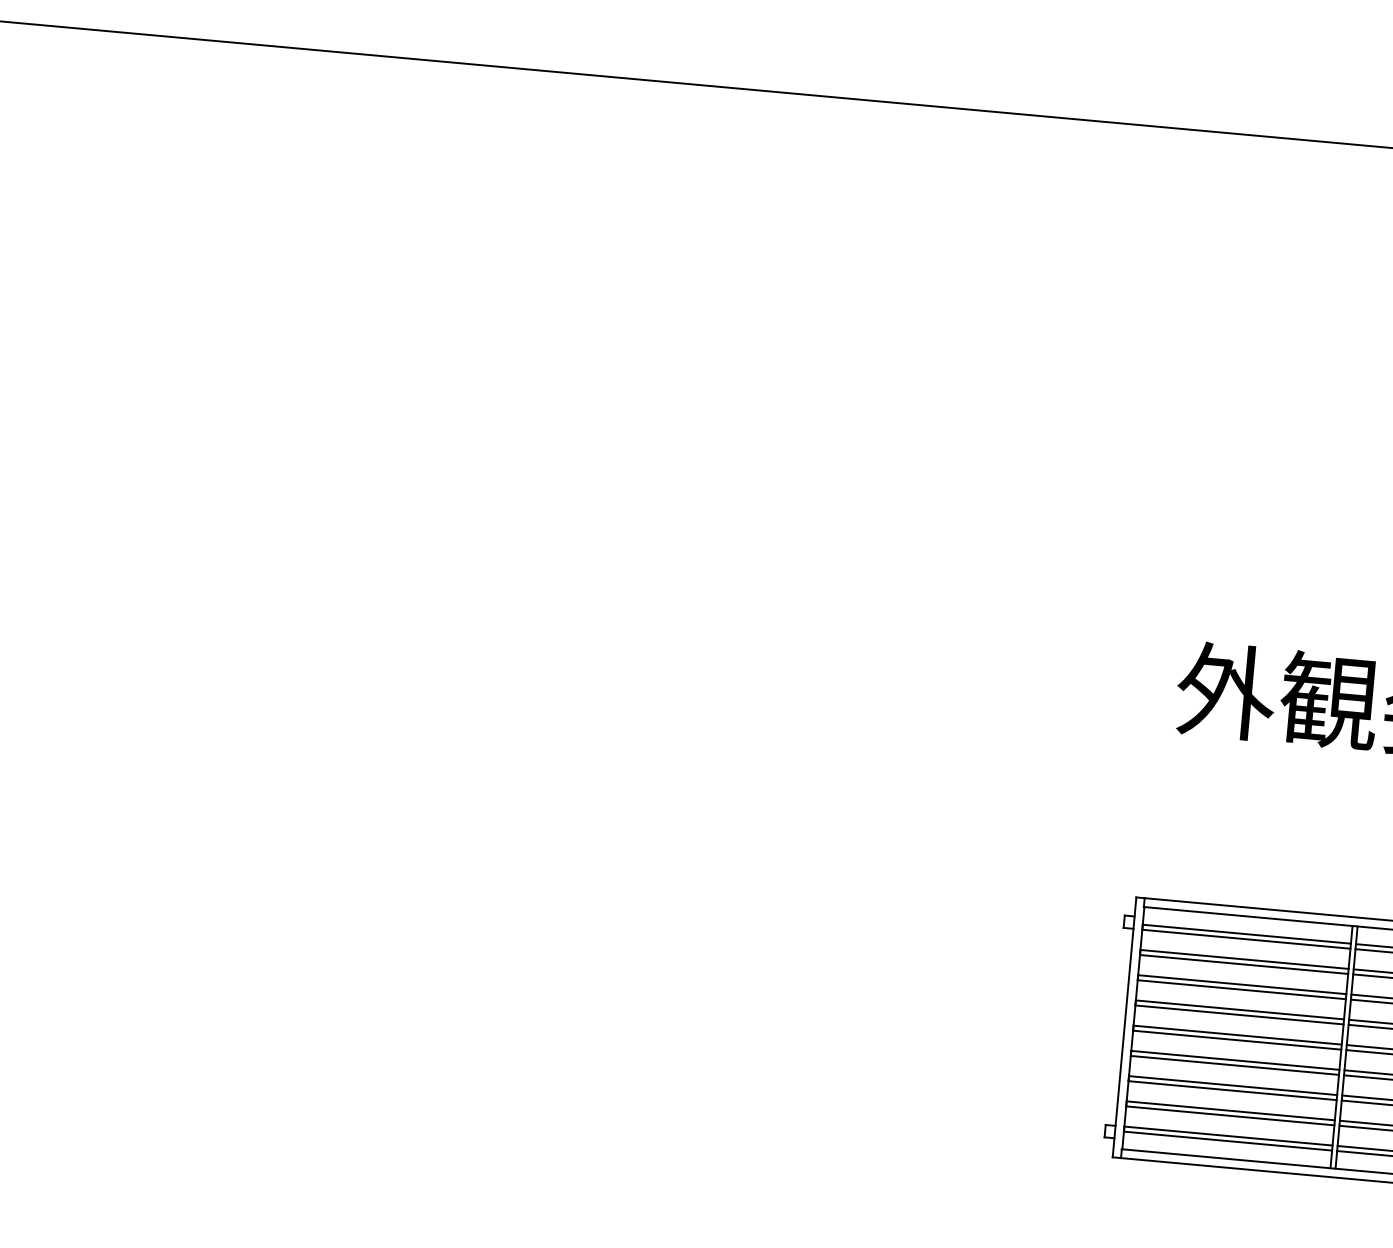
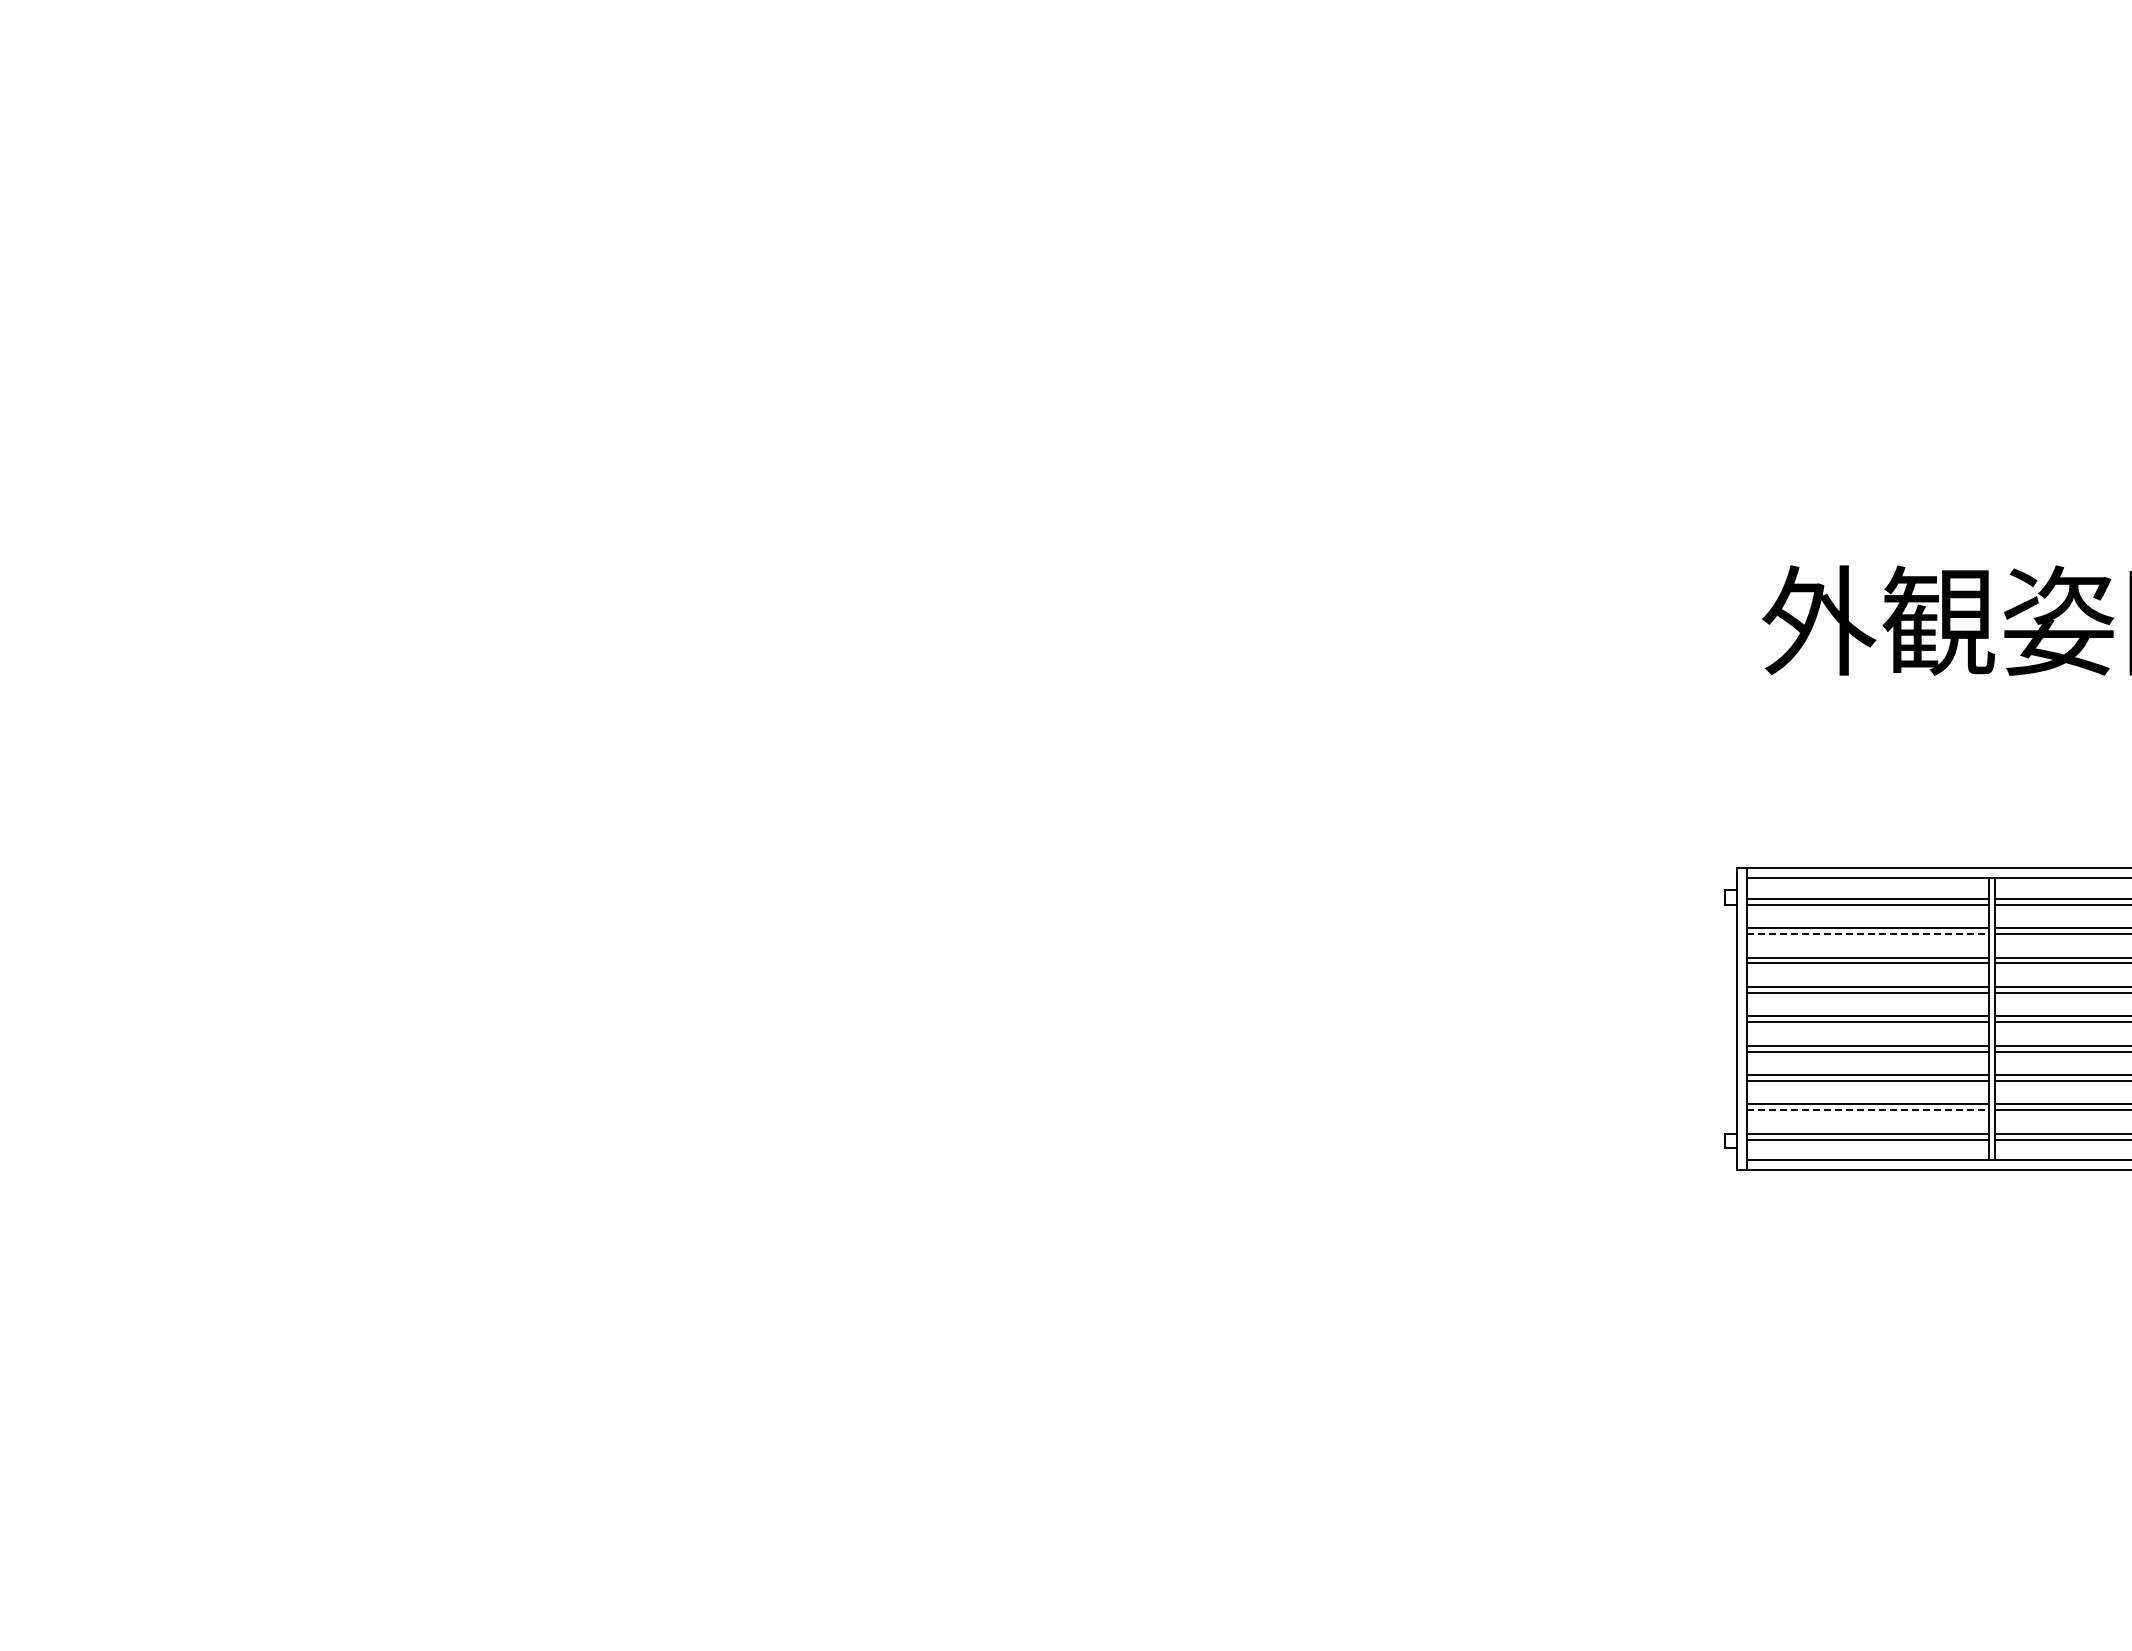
line: (1244, 964) -> (1868, 934), solid -> dashed
line: (1230, 1116) -> (1868, 1110), solid -> dashed

